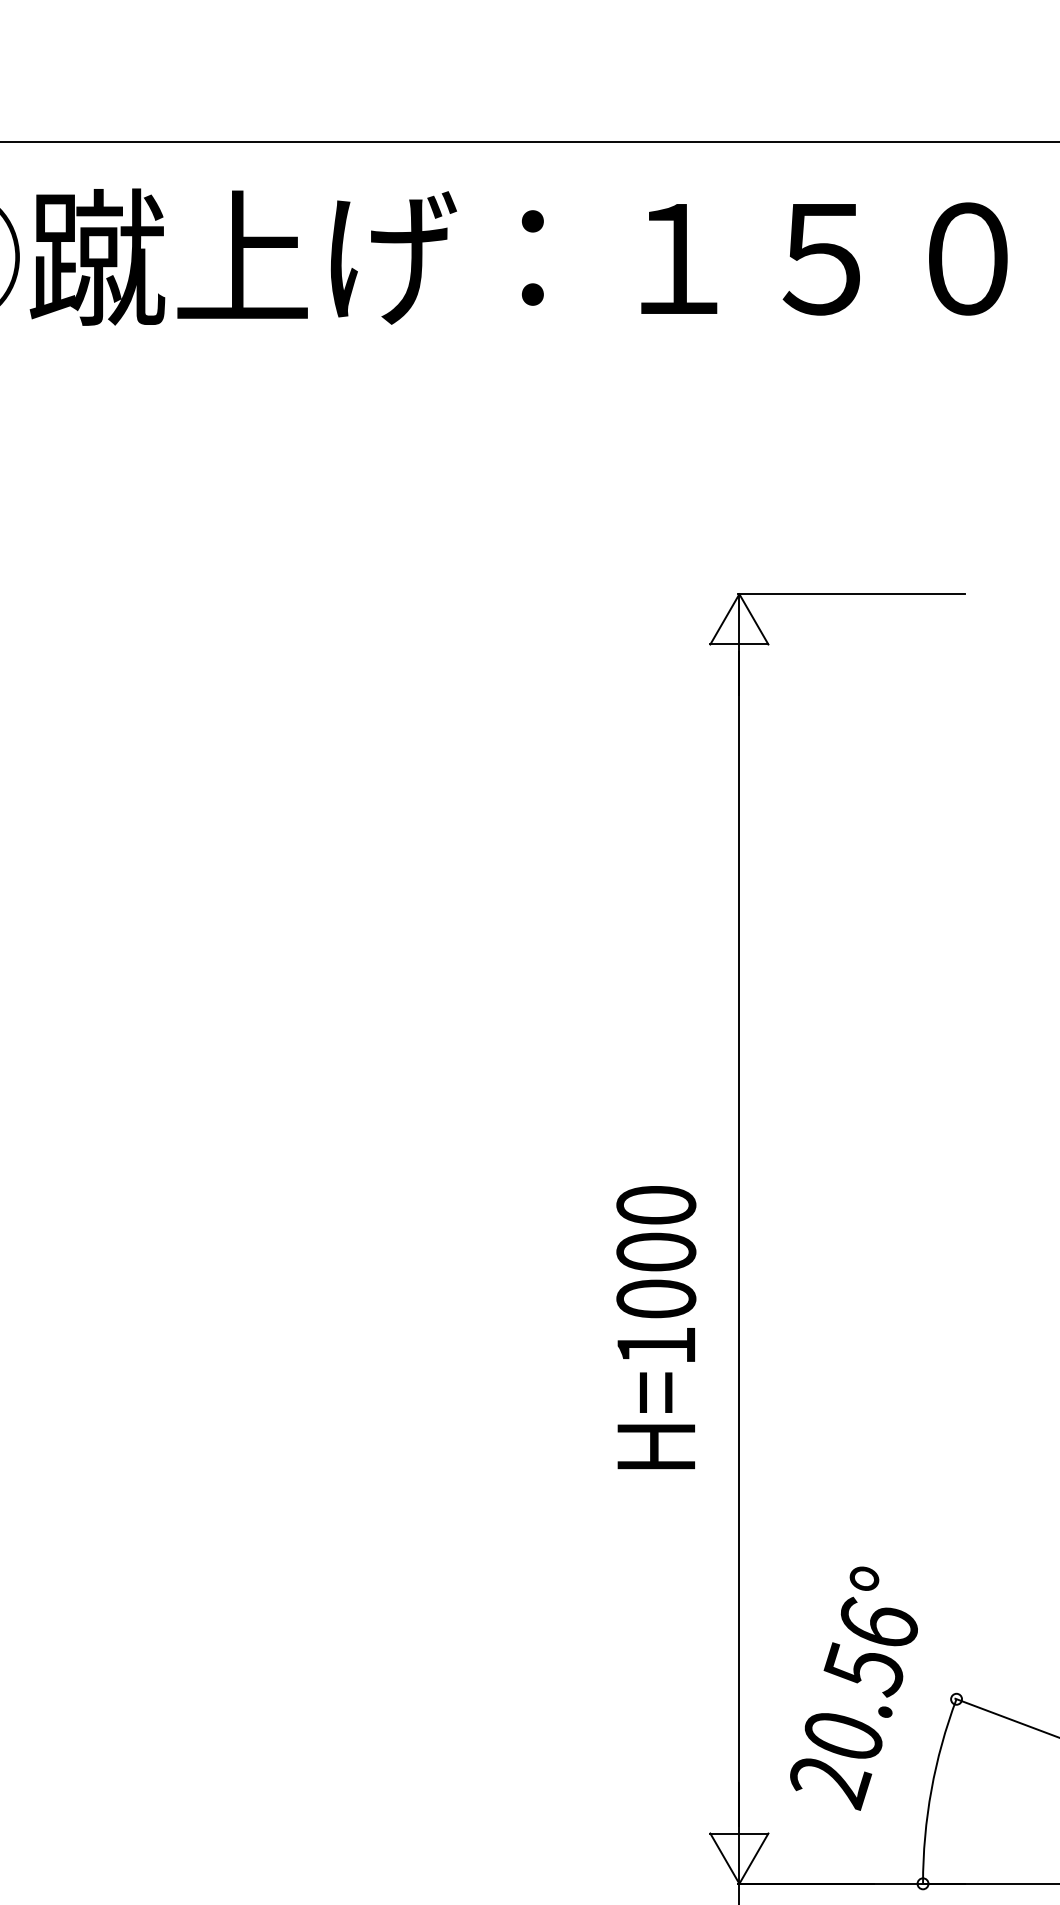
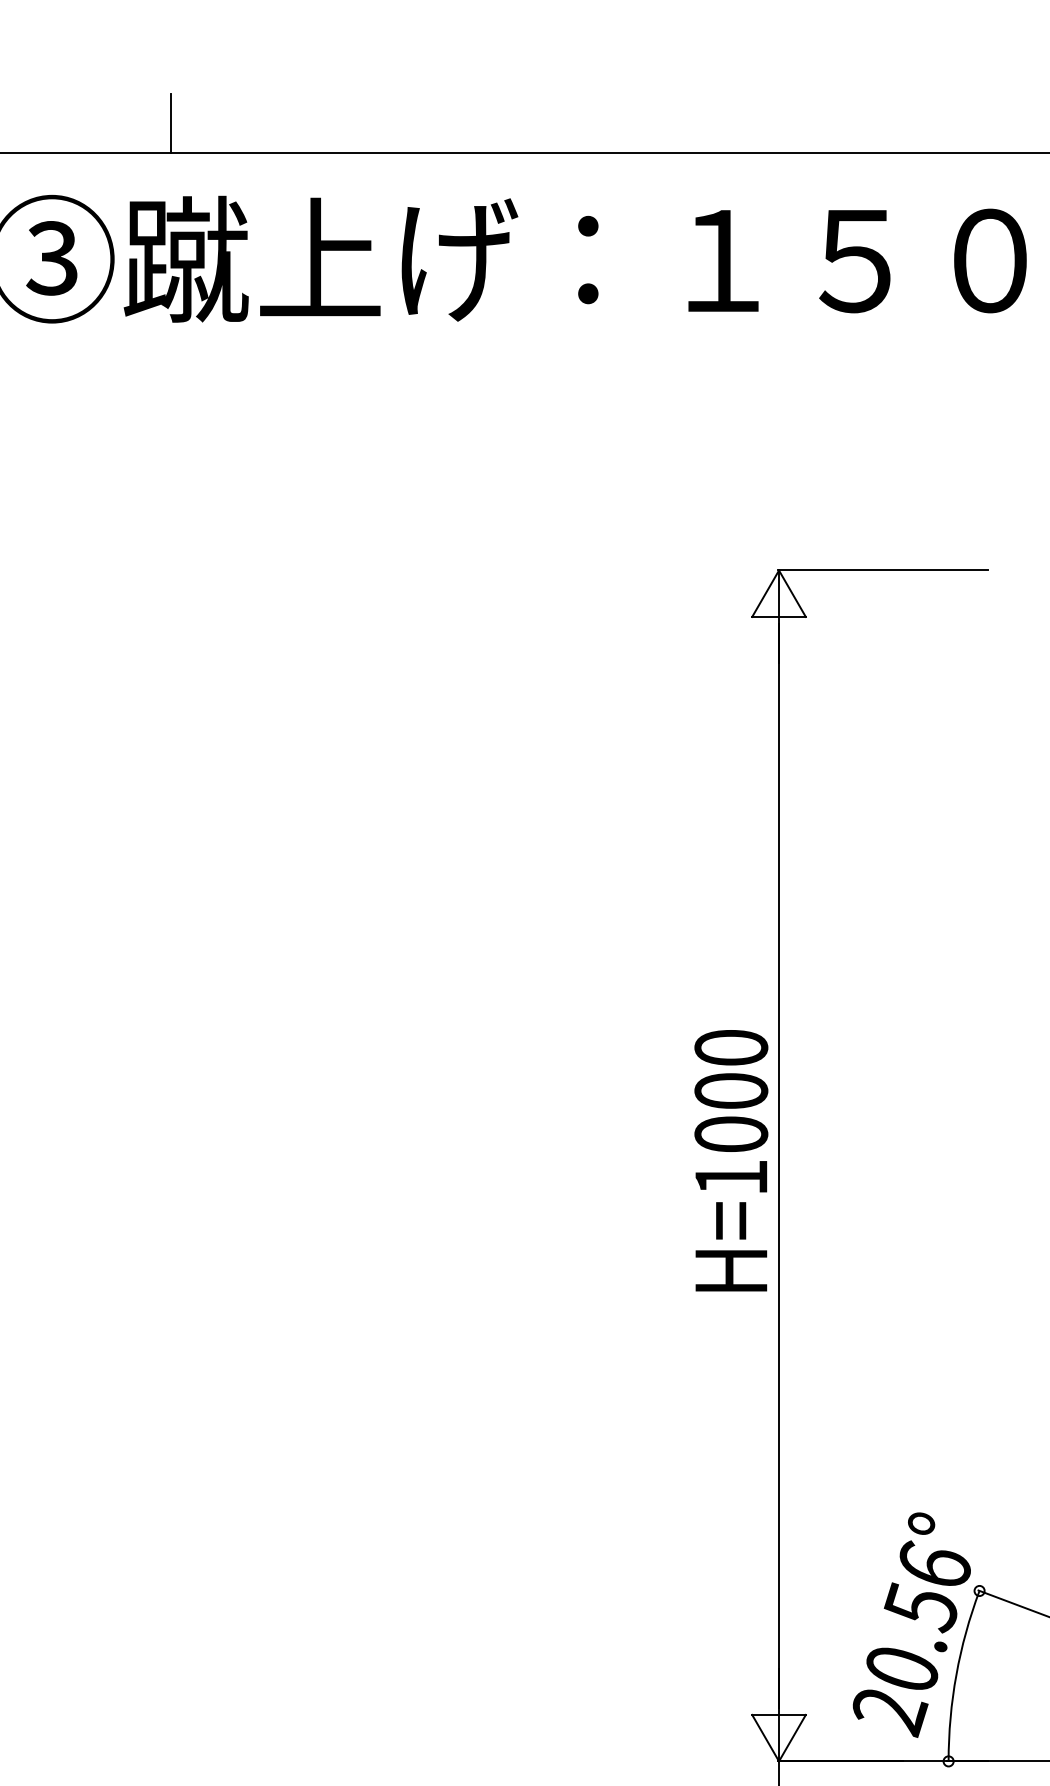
line: (80, 110) -> (170, 123), added
text: (656, 1327) -> (731, 1160), moved
text: (853, 1687) -> (911, 1624), moved

